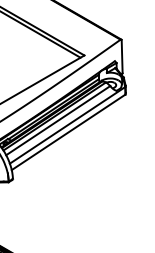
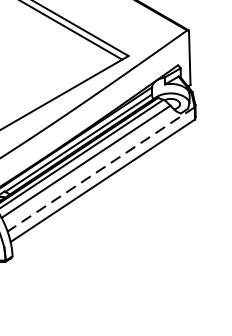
line: (67, 125) -> (101, 169), solid -> dashed

